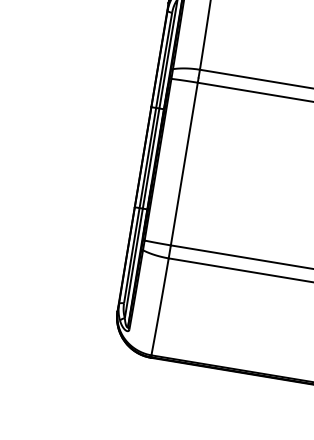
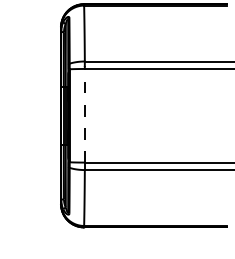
line: (183, 163) -> (84, 115), solid -> dashed

